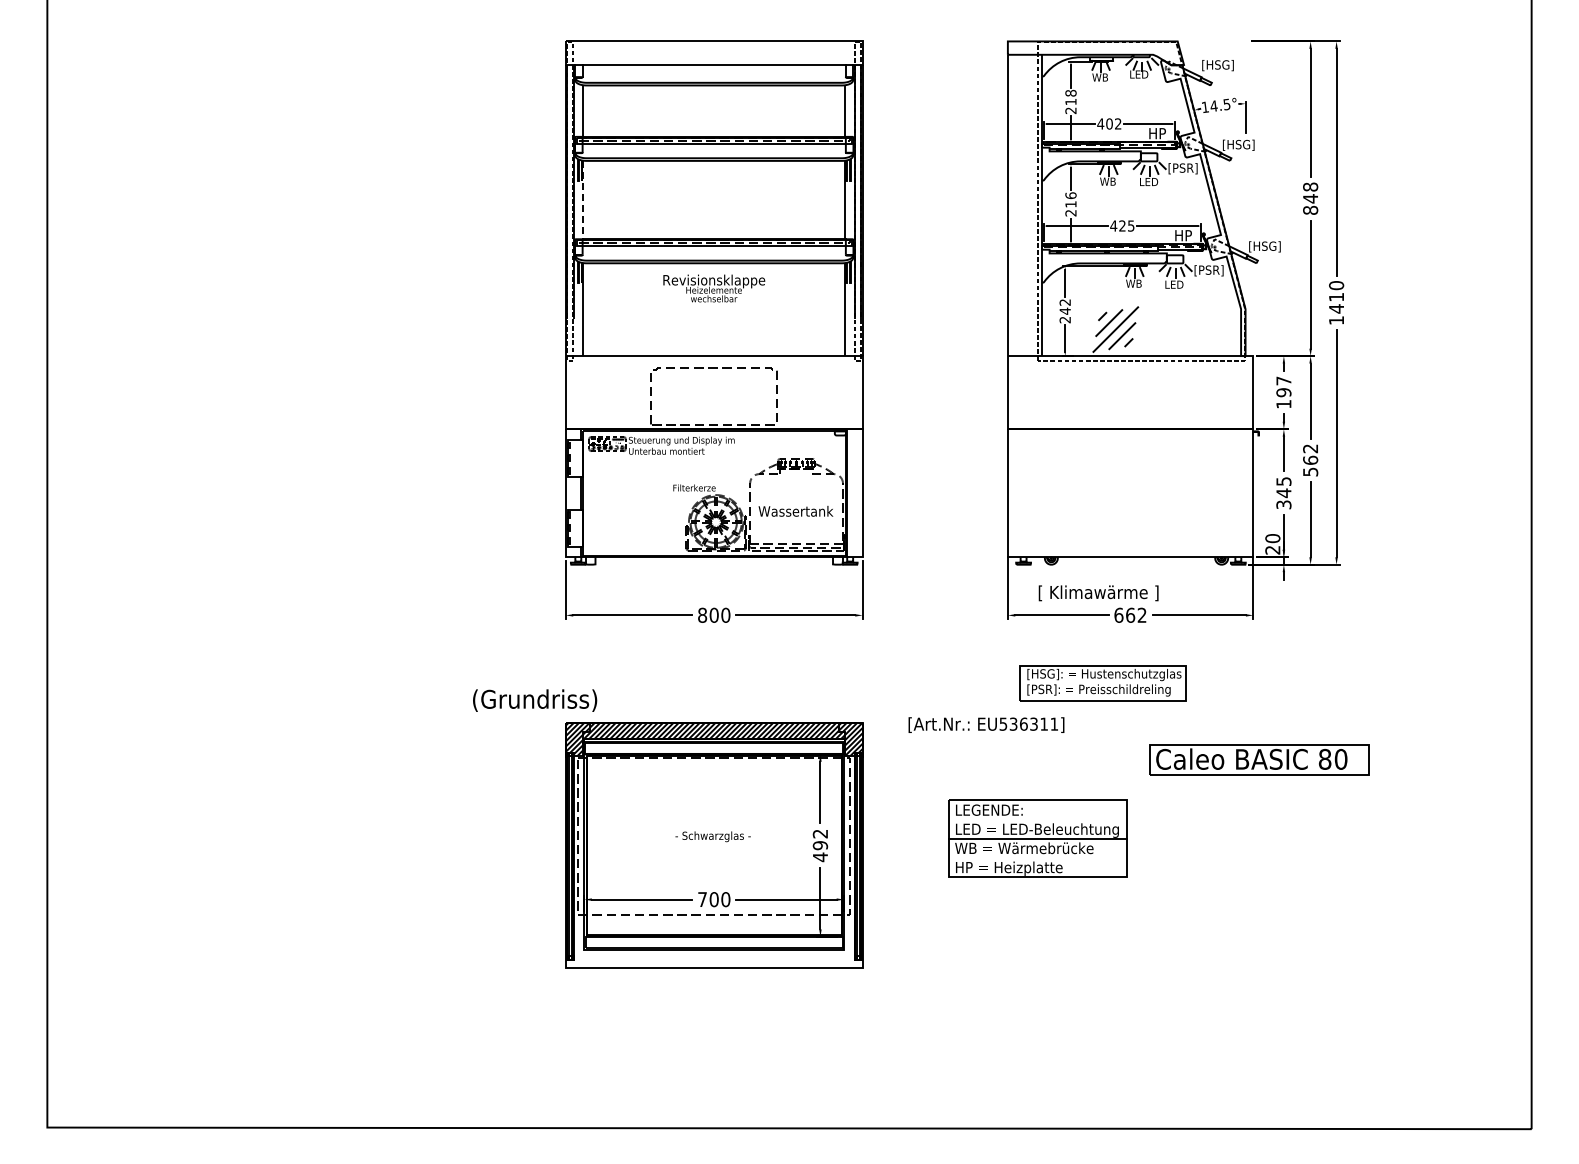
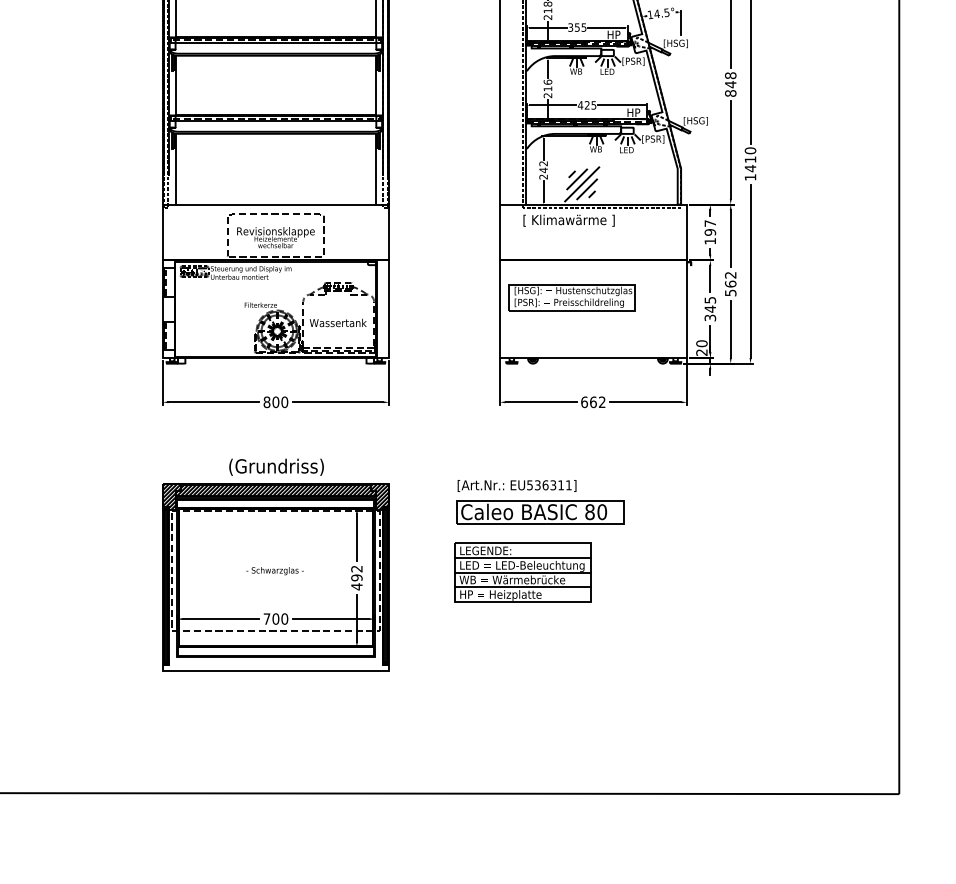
text: (1109, 123) -> (577, 27), 402 -> 355
line: (583, 200) -> (176, 85), dashed -> solid
text: (714, 288) -> (276, 237), moved
text: (1098, 593) -> (568, 220), moved
part: (1102, 683) -> (572, 297), moved
text: (535, 700) -> (276, 467), moved
text: (986, 724) -> (517, 485), moved
part: (1259, 759) -> (539, 512), moved
line: (1037, 819) -> (522, 557), added
line: (1037, 857) -> (522, 586), added

